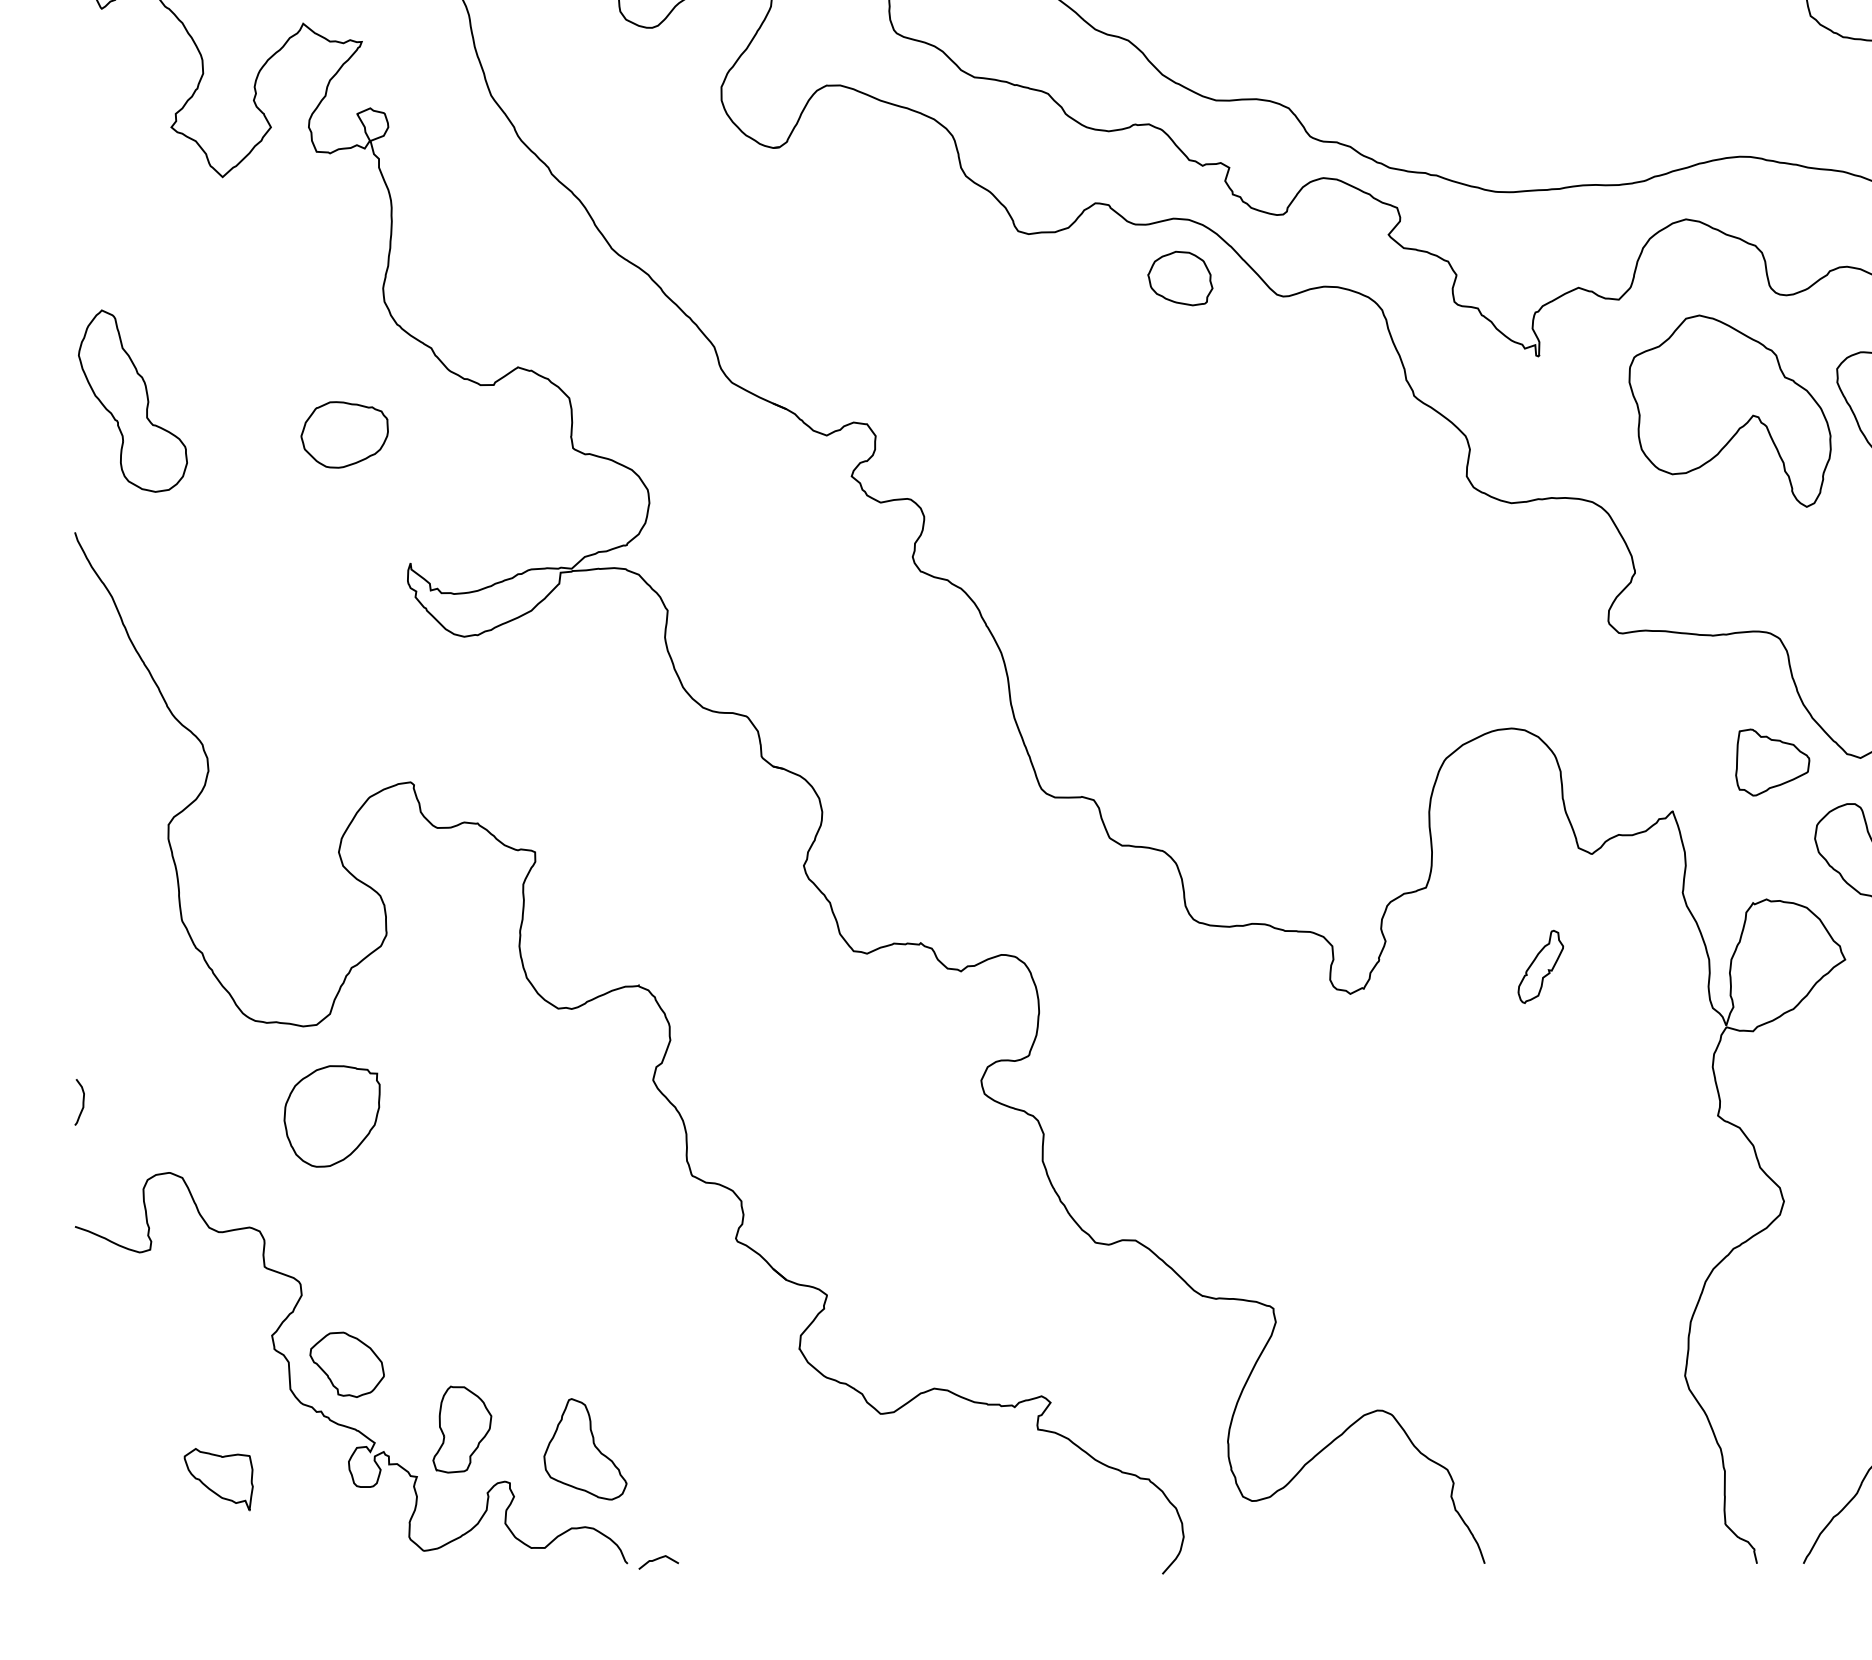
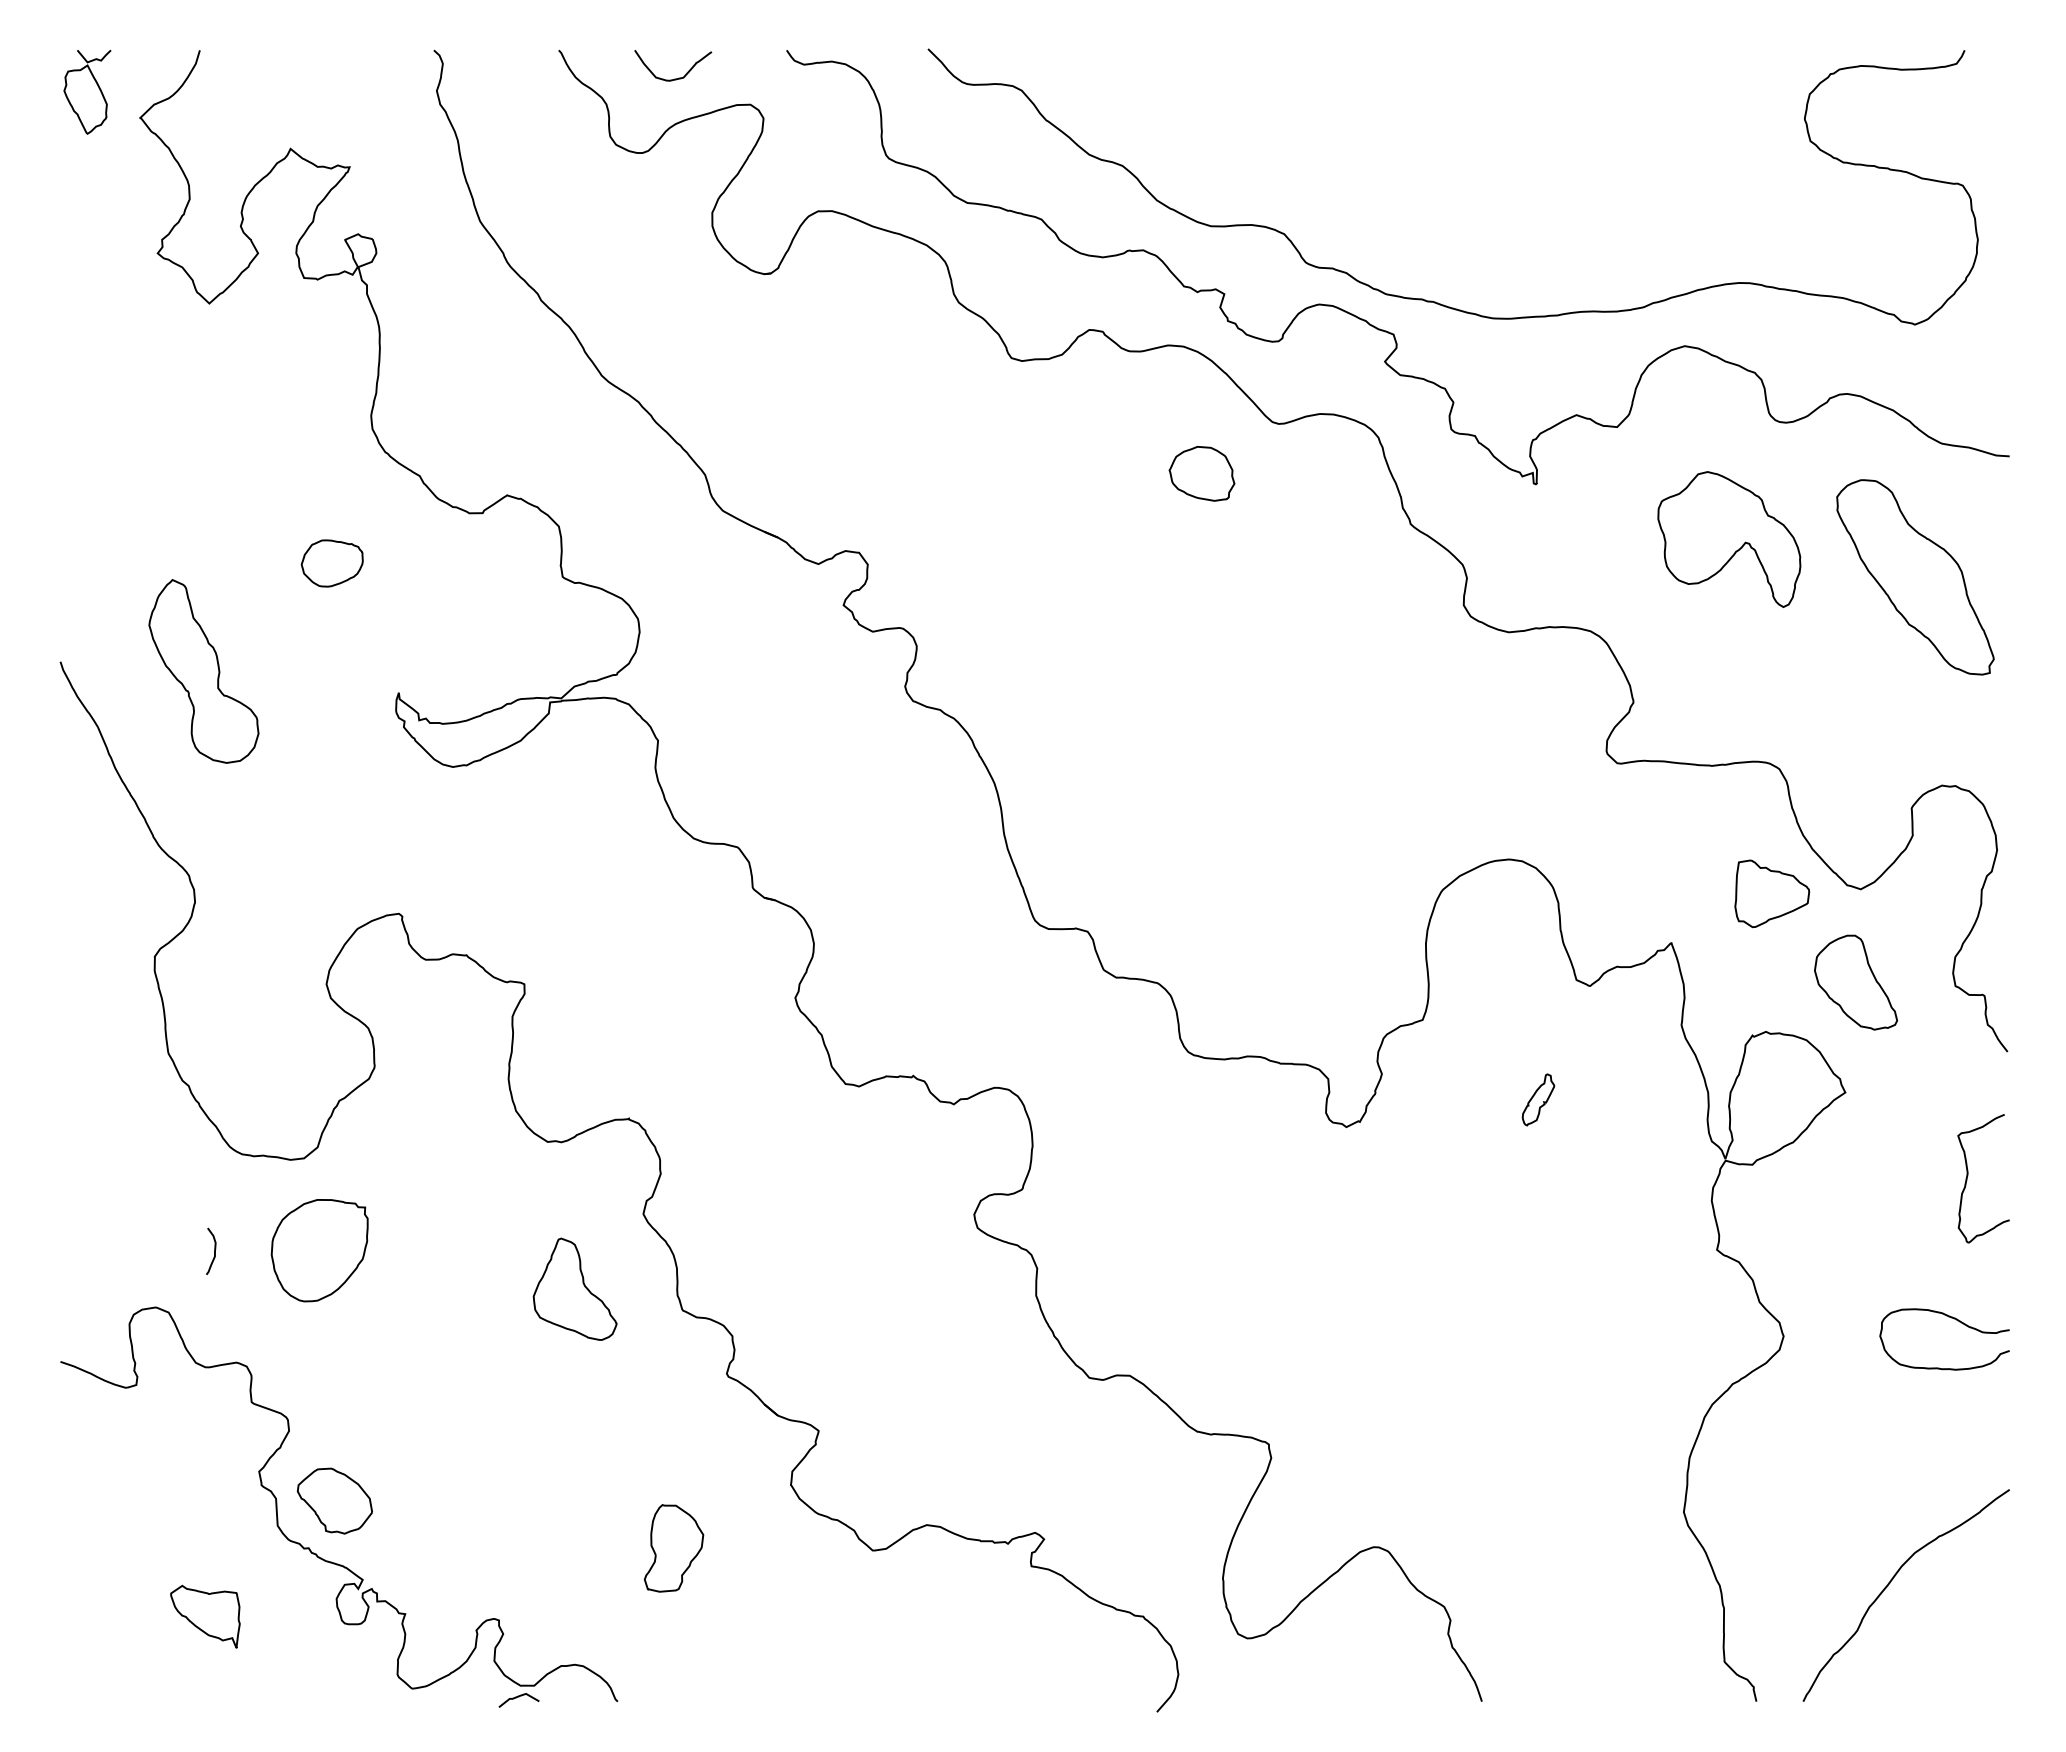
part: (1179, 278) -> (1201, 473), moved
part: (132, 401) -> (203, 671), moved
part: (1730, 411) -> (1729, 539), size x0.7
part: (343, 434) -> (331, 563), size x0.7
part: (1540, 966) -> (1538, 1099), size x0.7
curve: (82, 1101) -> (214, 1250), moved
part: (461, 1429) -> (673, 1548), moved
part: (584, 1448) -> (574, 1288), moved
curve: (656, 1560) -> (516, 1698), moved

